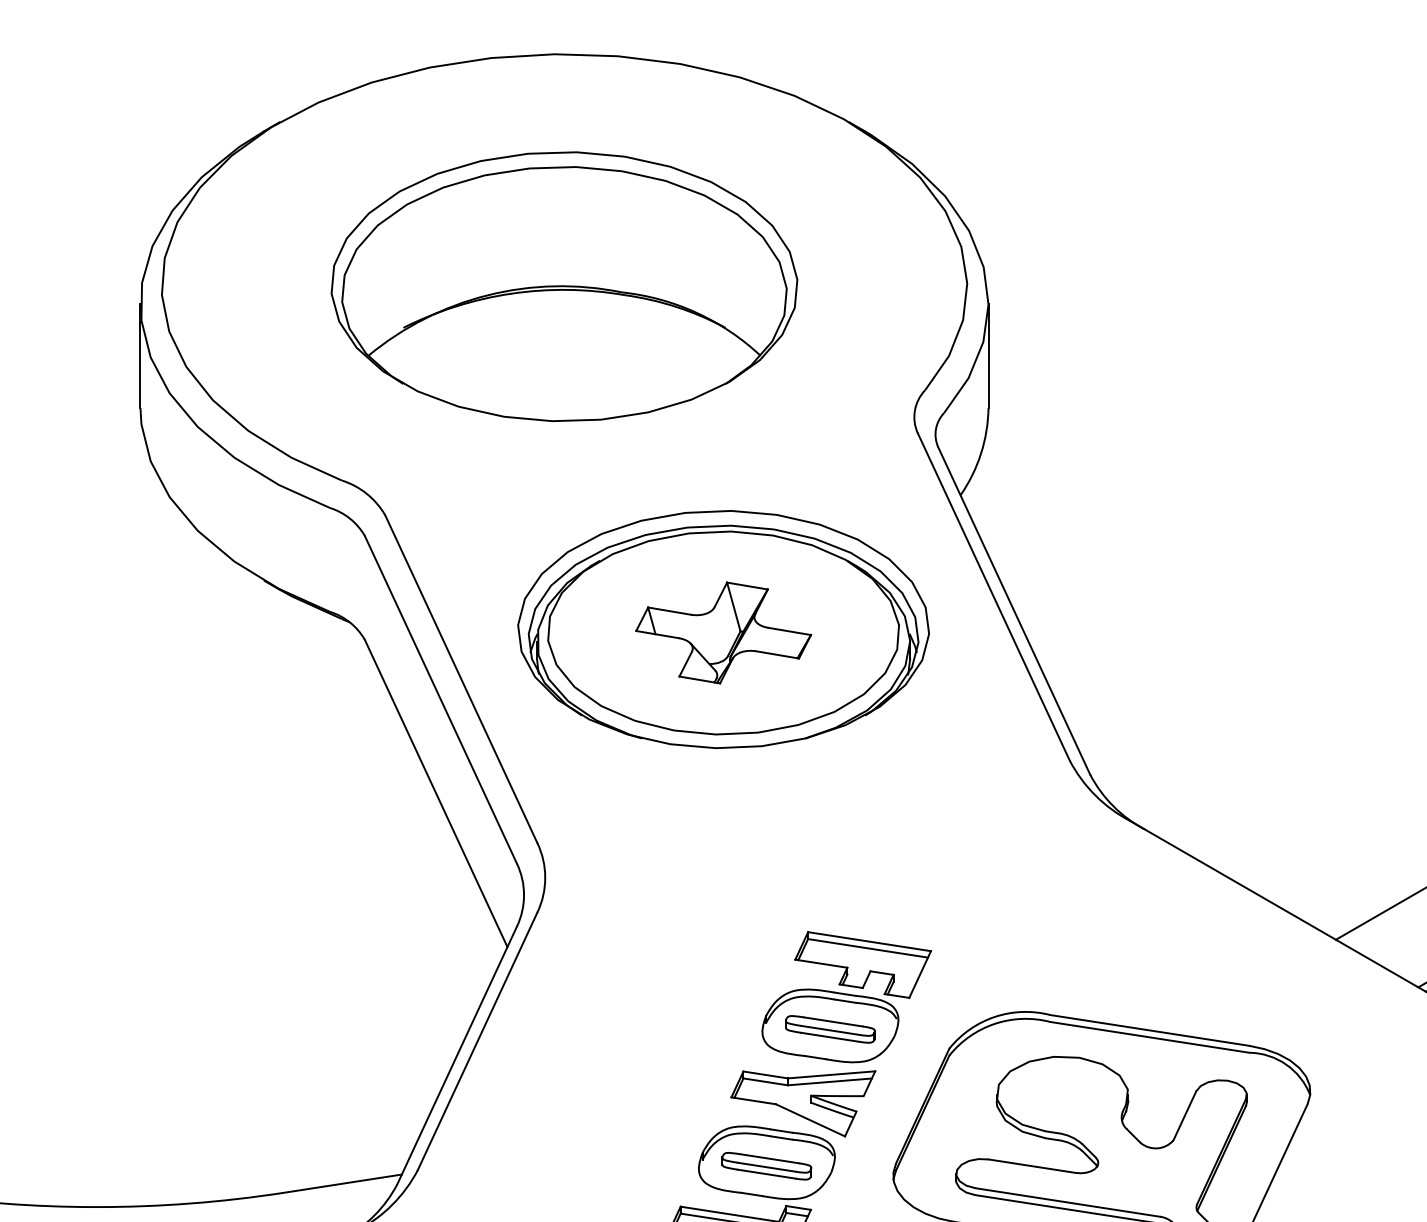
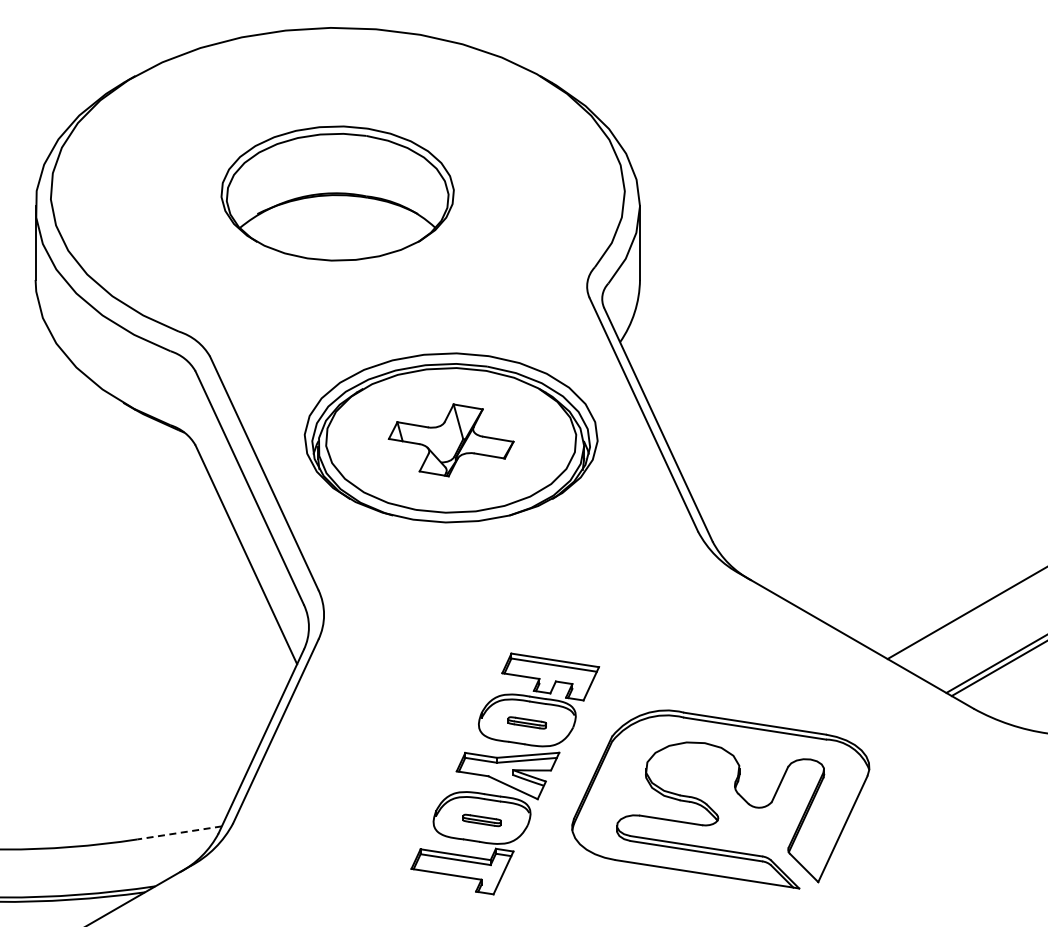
part: (564, 286) -> (337, 193), size x0.7
part: (829, 1028) -> (526, 722), size x0.6
part: (766, 1166) -> (481, 820), size x0.6
line: (342, 1183) -> (179, 832), solid -> dashed

